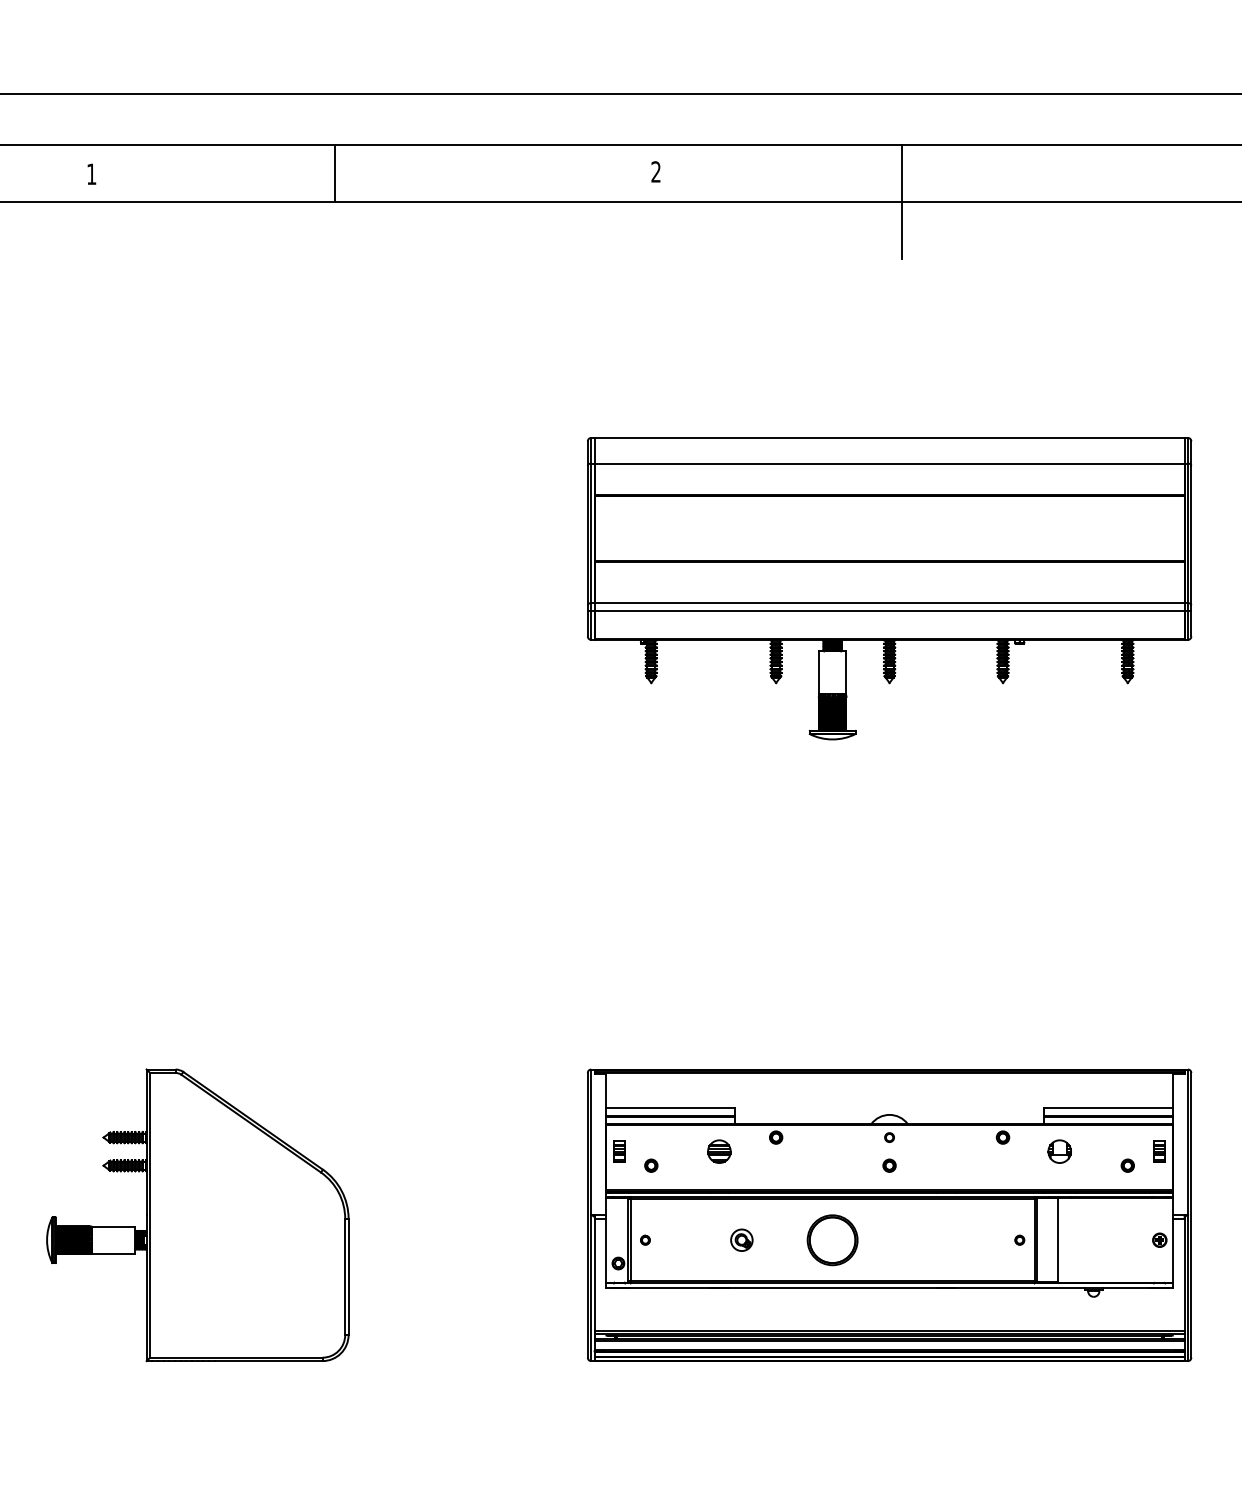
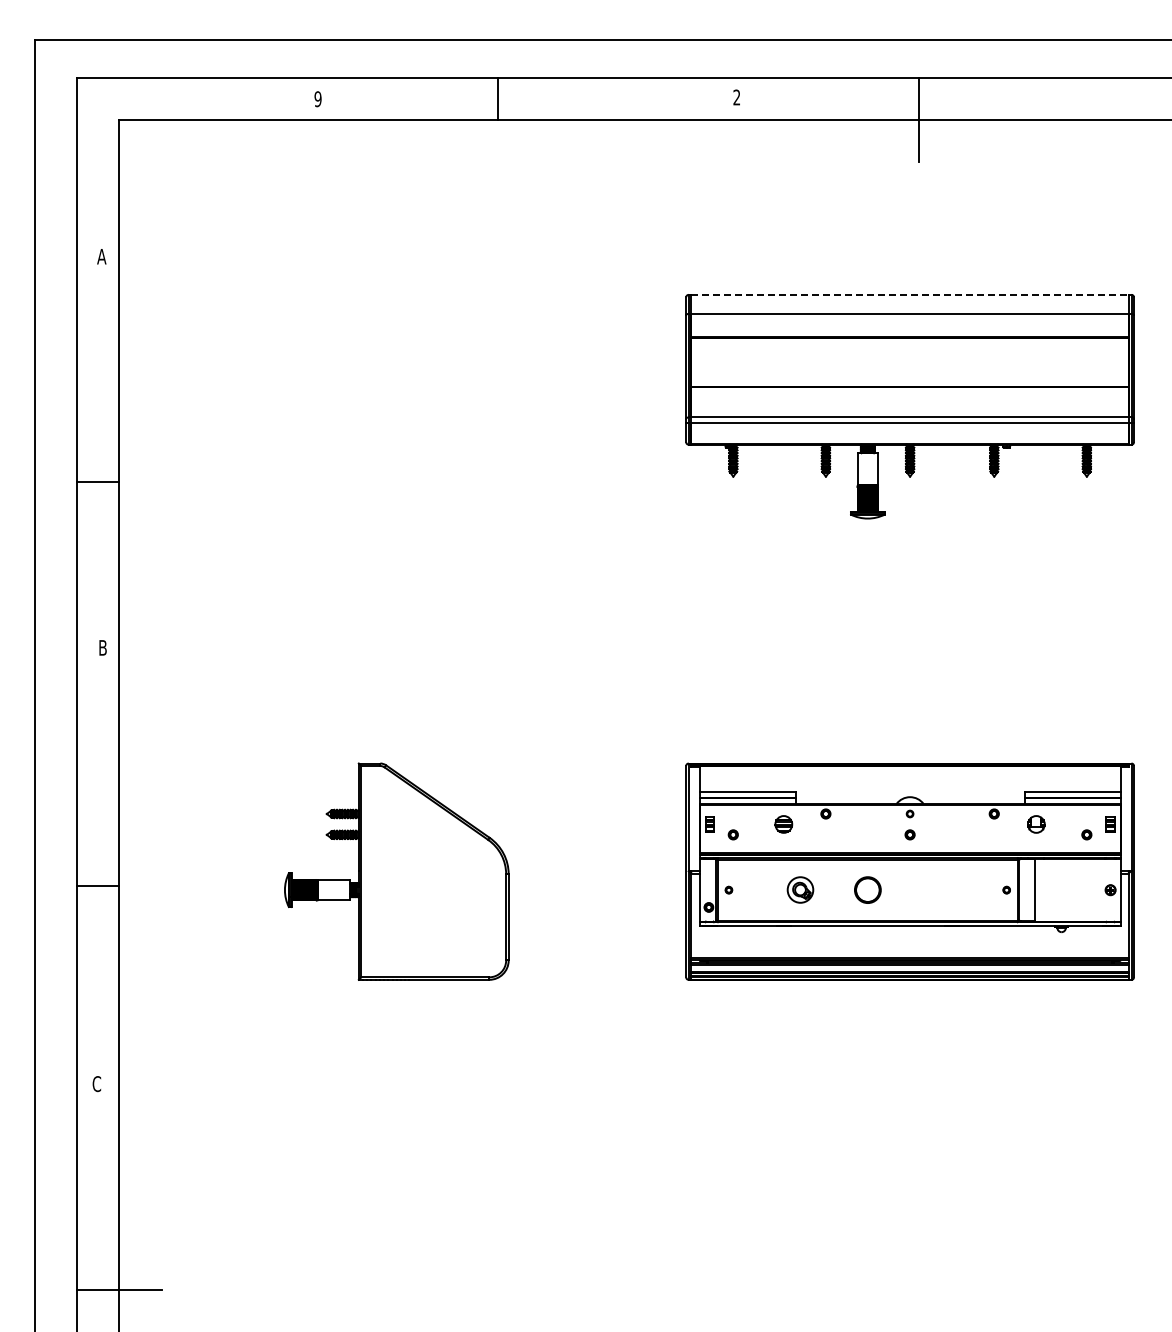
text: (90, 174) -> (317, 99), 1 -> 9
line: (890, 437) -> (910, 294), solid -> dashed
part: (832, 1239) -> (867, 889), size x0.7
part: (741, 1240) -> (800, 890), size x1.6

